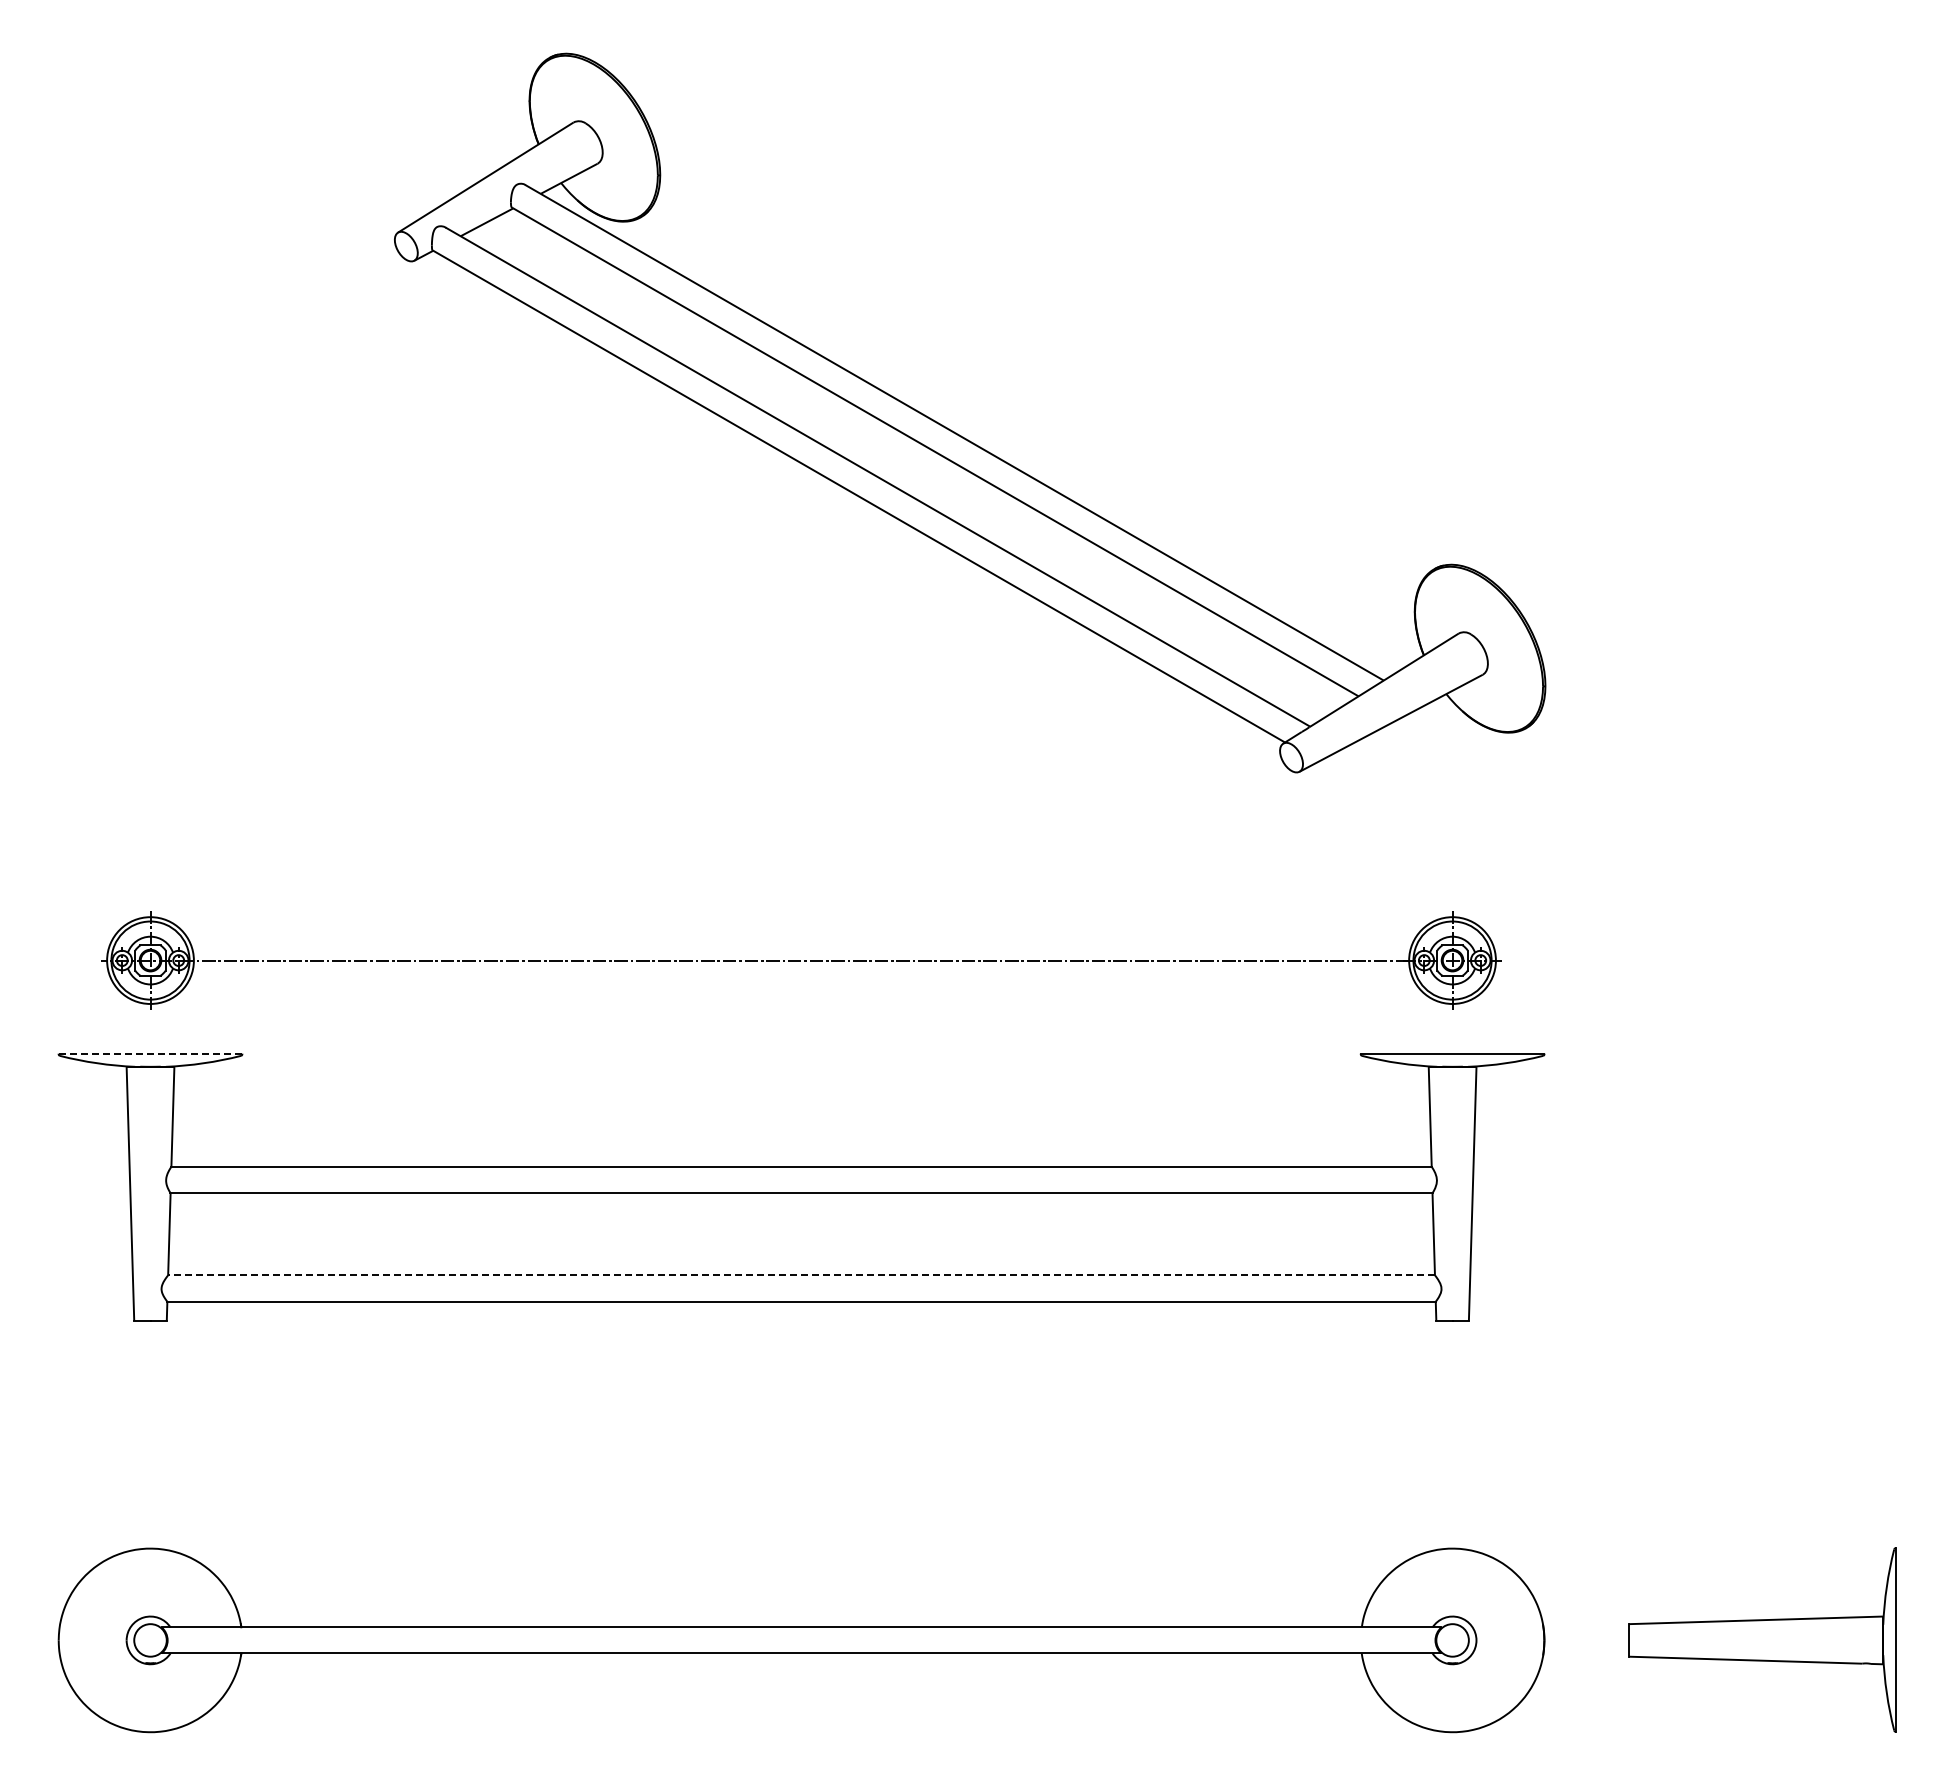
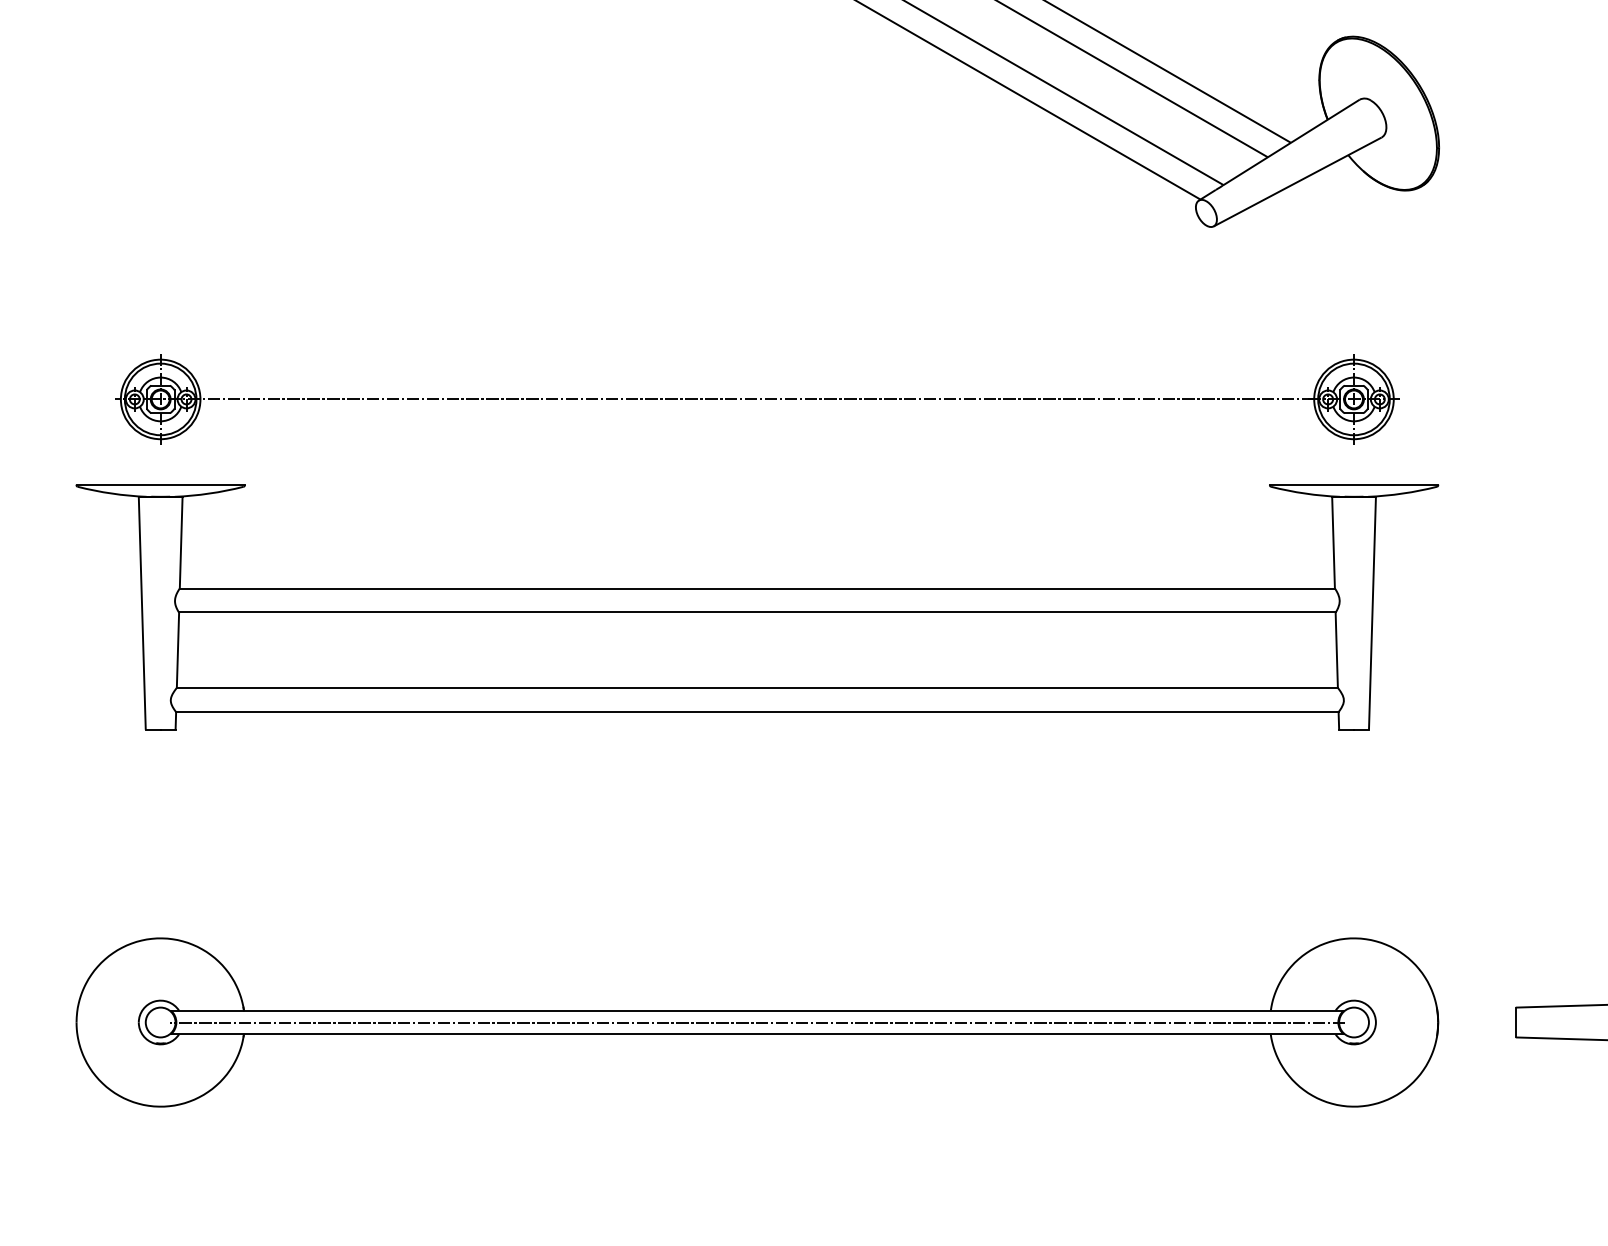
line: (150, 1053) -> (160, 484), dashed -> solid
line: (801, 1275) -> (757, 688), dashed -> solid
line: (801, 1640) -> (757, 1022), added

